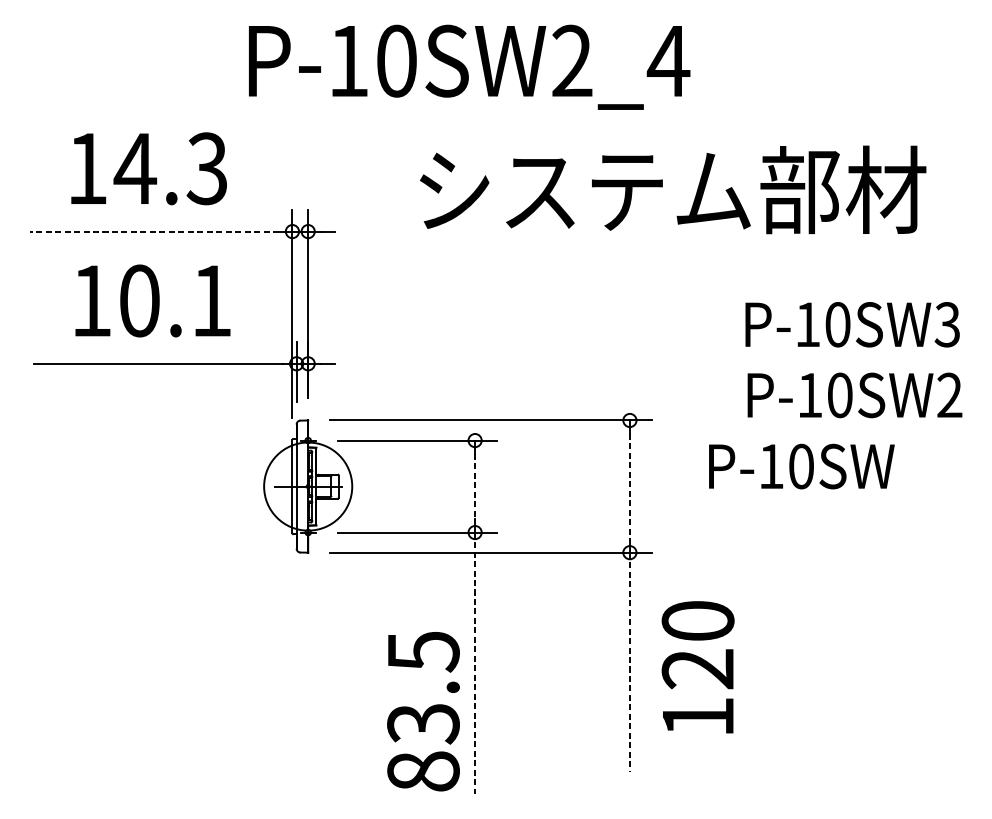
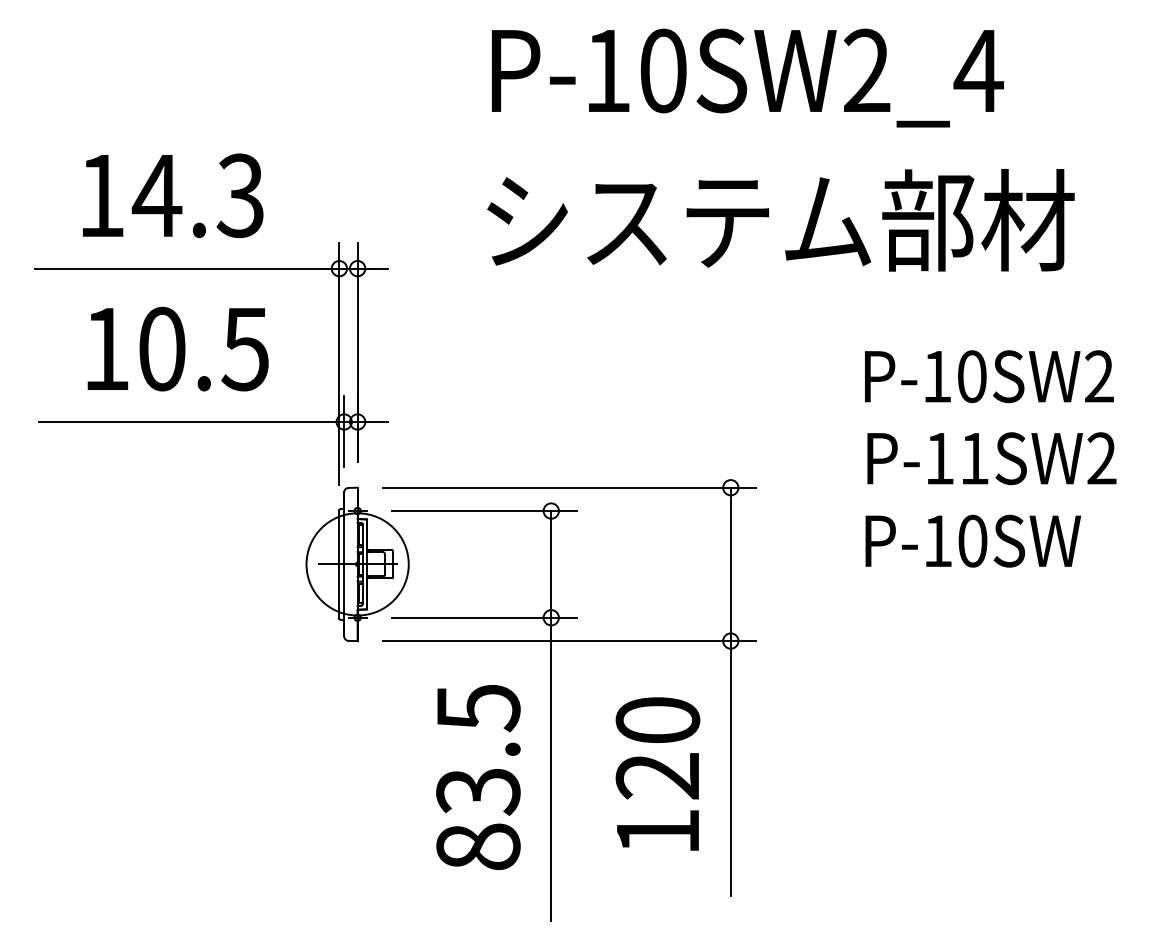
text: (469, 66) -> (747, 77), moved
line: (154, 231) -> (179, 268), dashed -> solid
text: (210, 301) -> (244, 349), 10.1 -> 10.5
text: (946, 324) -> (1098, 376), P-10SW3 -> P-10SW2
text: (839, 395) -> (974, 458), P-10SW2 -> P-11SW2
text: (801, 465) -> (972, 540), moved
line: (475, 486) -> (551, 564), dashed -> solid
line: (629, 486) -> (730, 564), dashed -> solid
line: (629, 662) -> (730, 768), dashed -> solid
line: (475, 663) -> (551, 769), dashed -> solid
text: (697, 666) -> (657, 773), moved
text: (423, 711) -> (478, 777), moved

